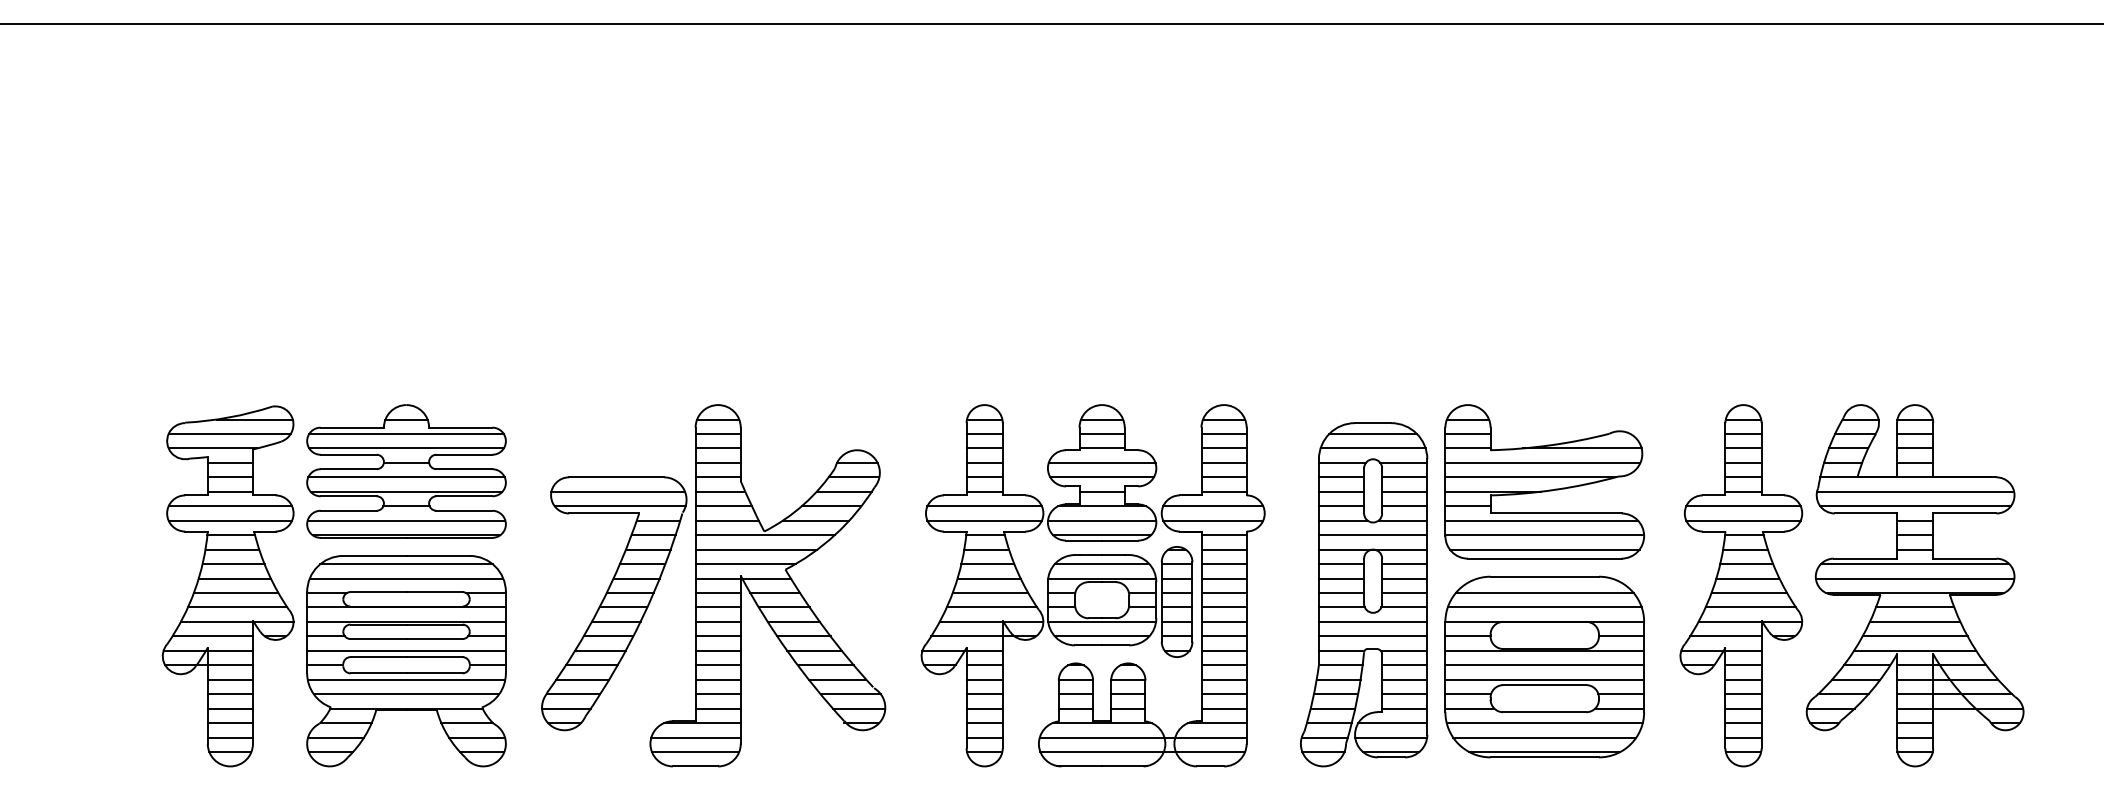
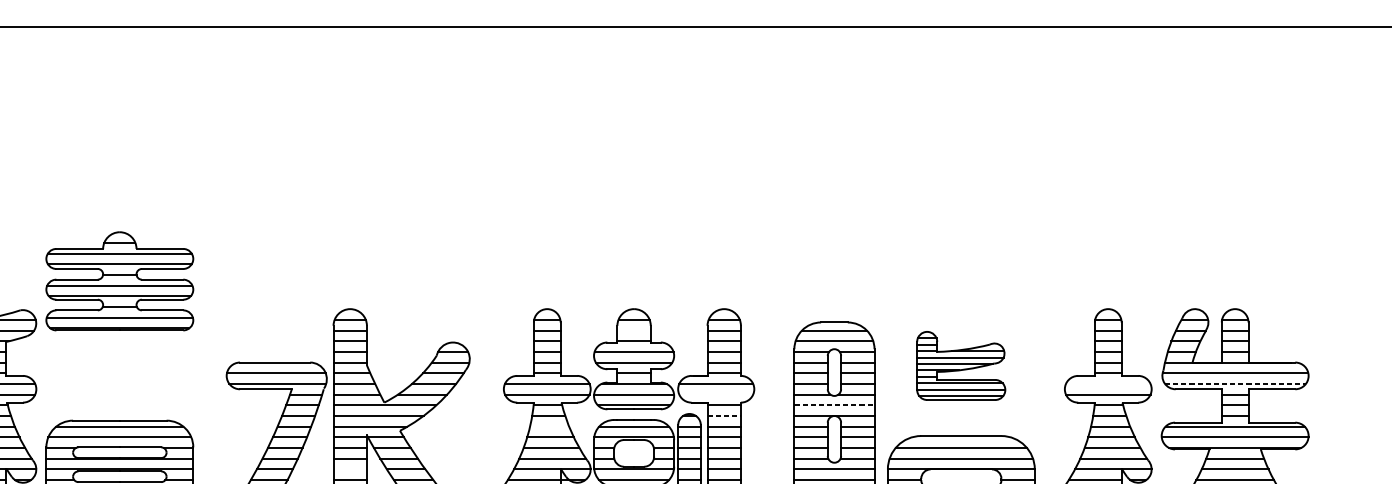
line: (1101, 433) -> (633, 330), removed
part: (406, 471) -> (119, 281), moved
part: (1544, 481) -> (961, 365), size x0.6
line: (1743, 506) -> (1108, 384), removed
line: (1916, 506) -> (1236, 384), solid -> dashed
line: (1213, 520) -> (716, 394), removed
line: (1373, 535) -> (834, 405), solid -> dashed
line: (1224, 549) -> (724, 415), solid -> dashed
line: (987, 564) -> (549, 426), removed
line: (717, 621) -> (349, 469), removed

